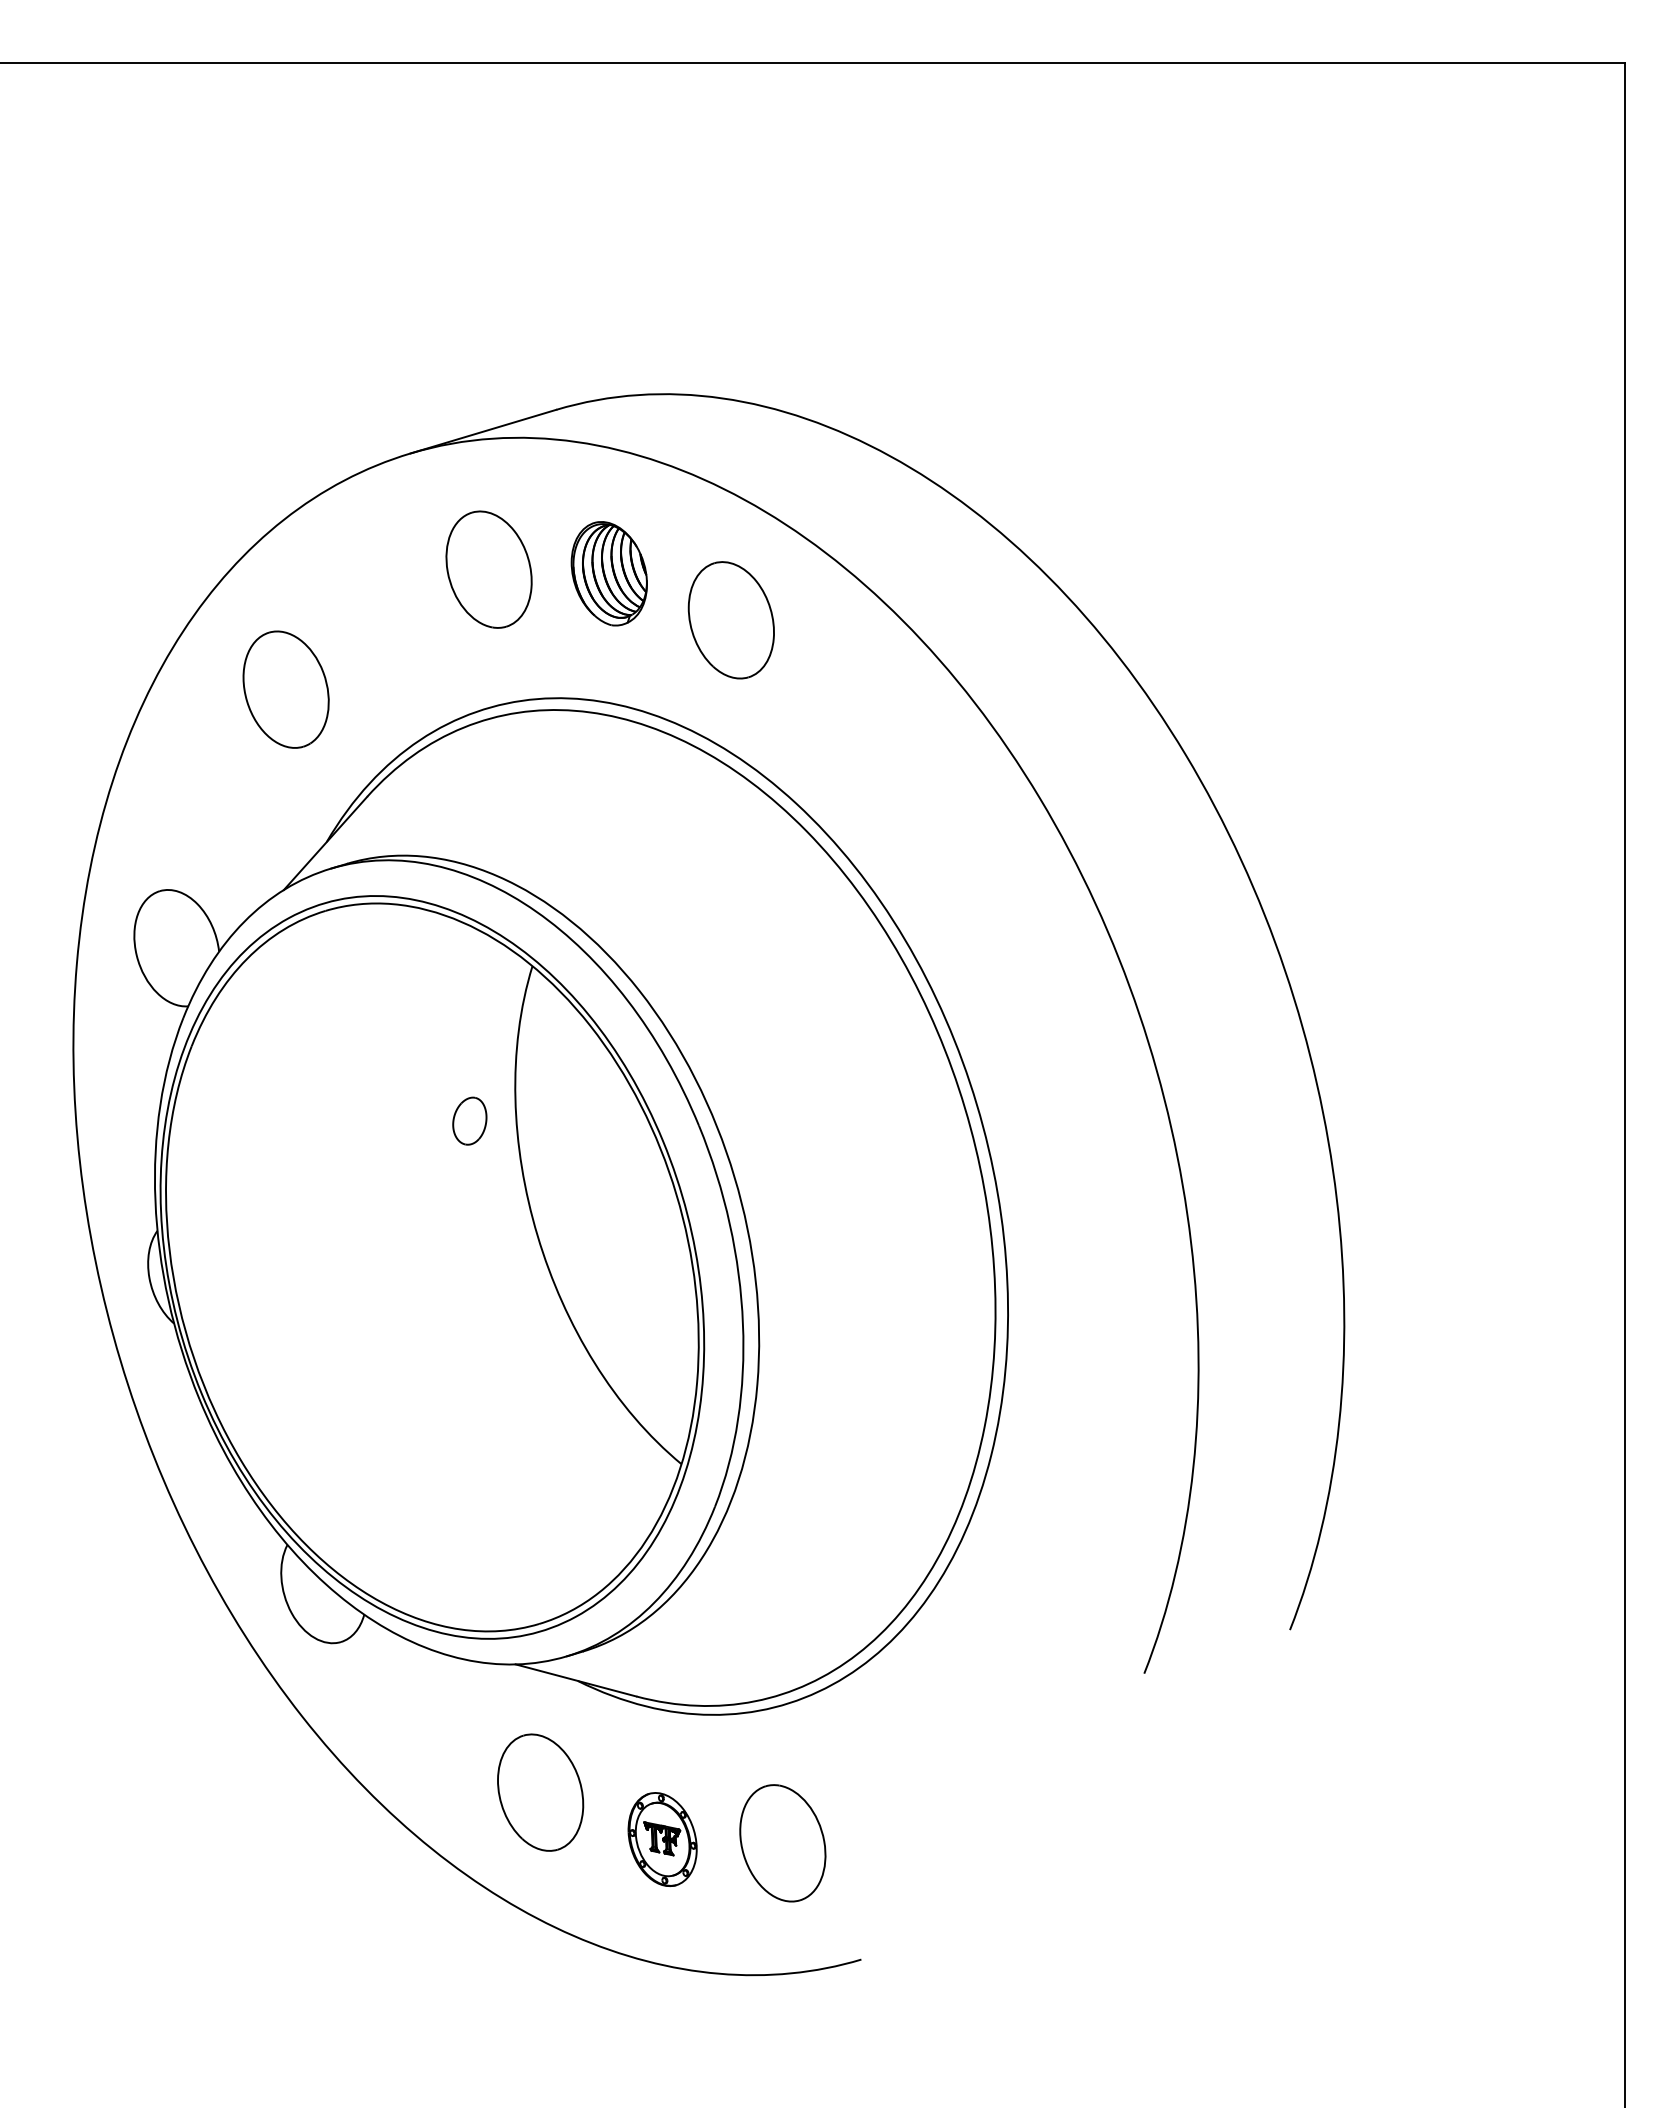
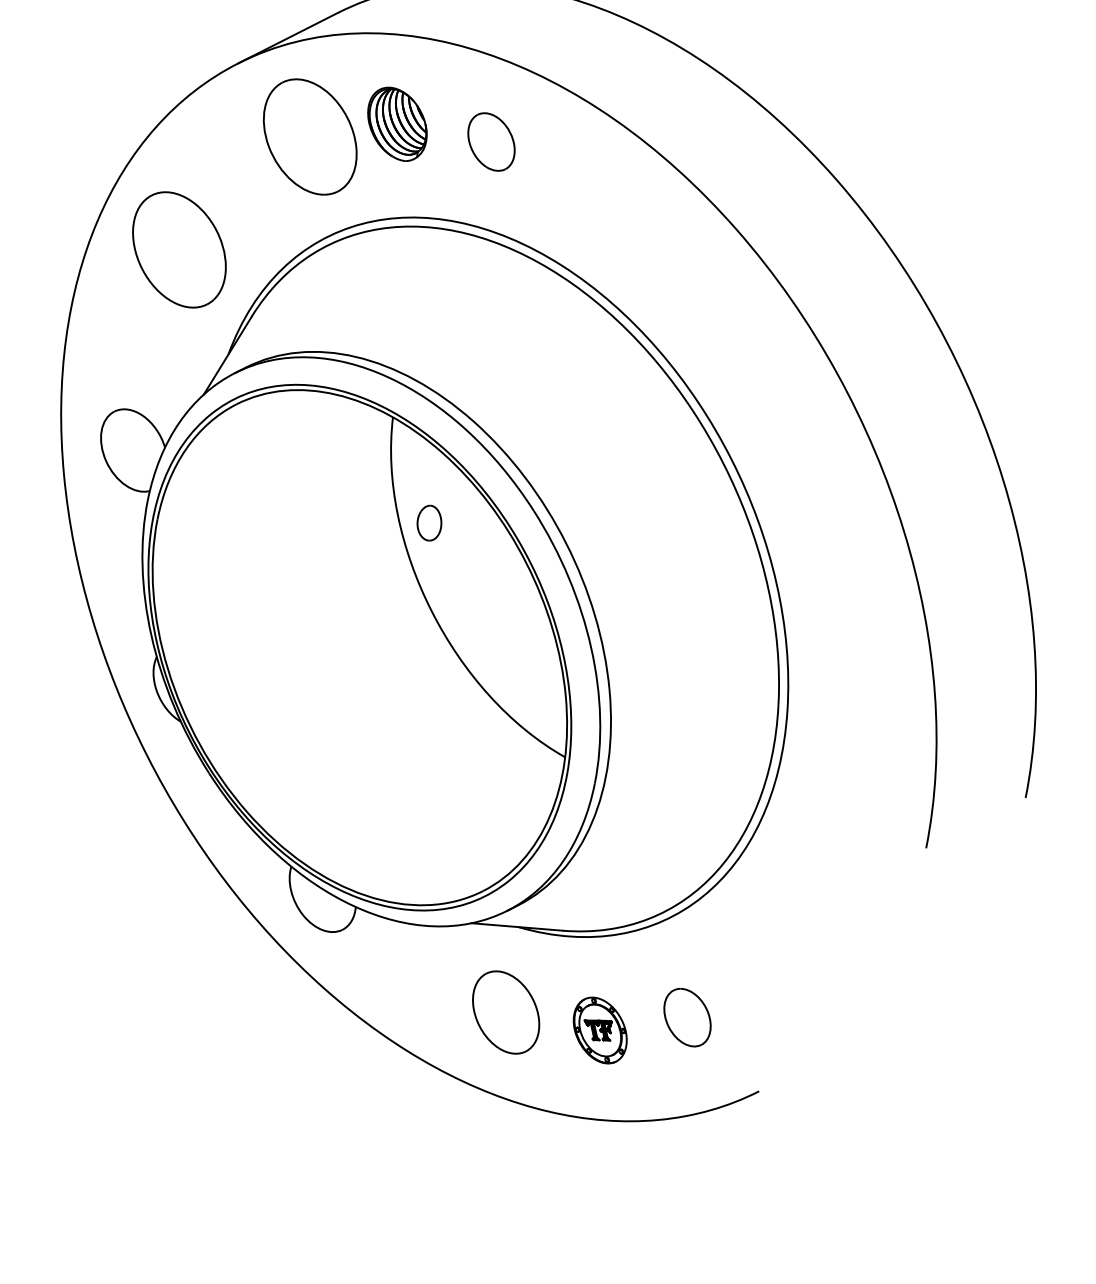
part: (488, 569) -> (309, 136), size x1.4
part: (730, 620) -> (490, 142), size x0.7
part: (285, 689) -> (178, 249), size x1.4
part: (469, 1120) -> (429, 522), moved
part: (782, 1843) -> (687, 1017), size x0.7

